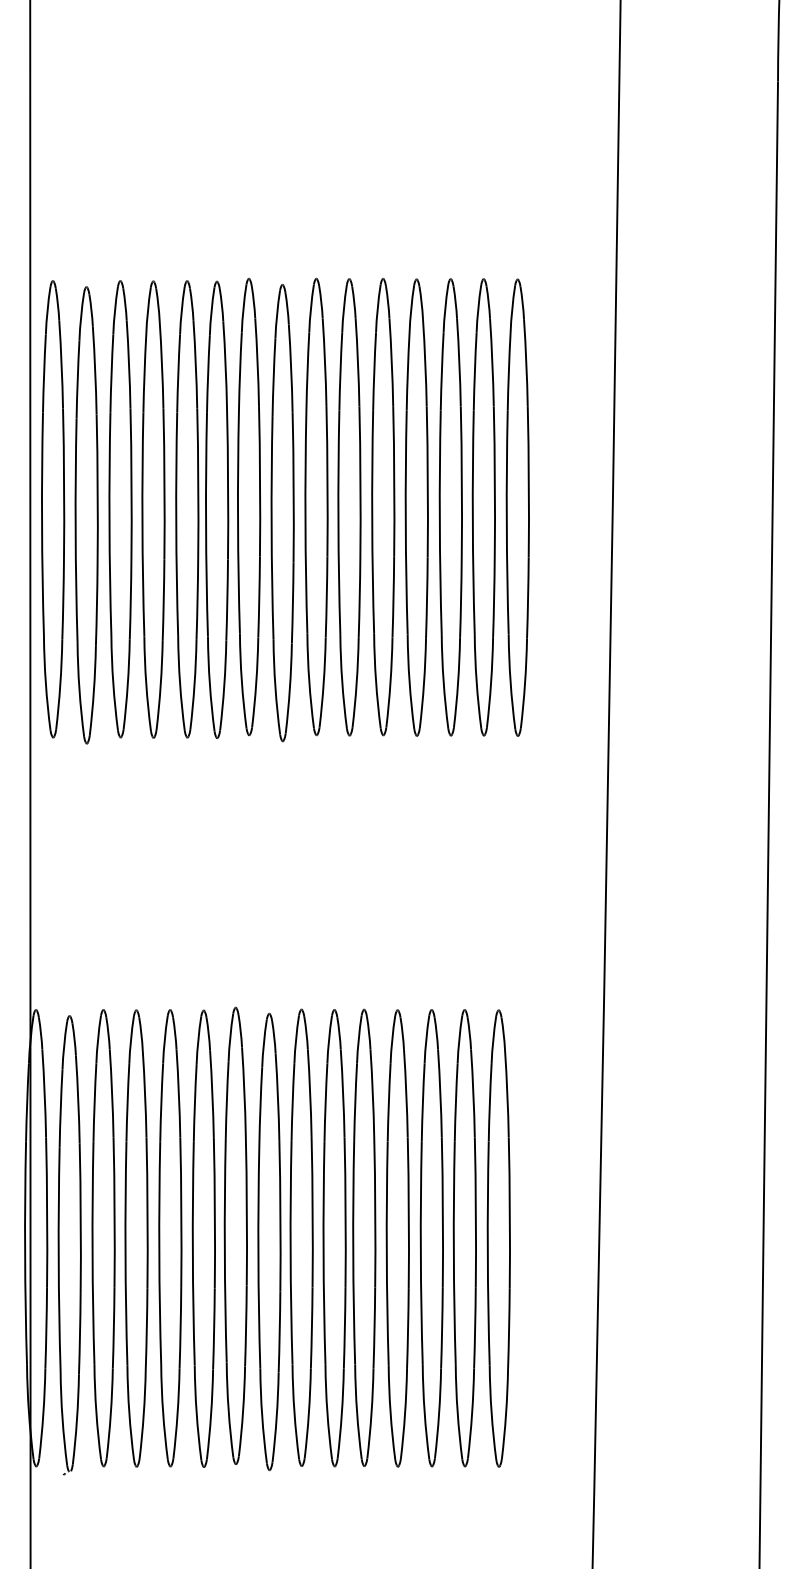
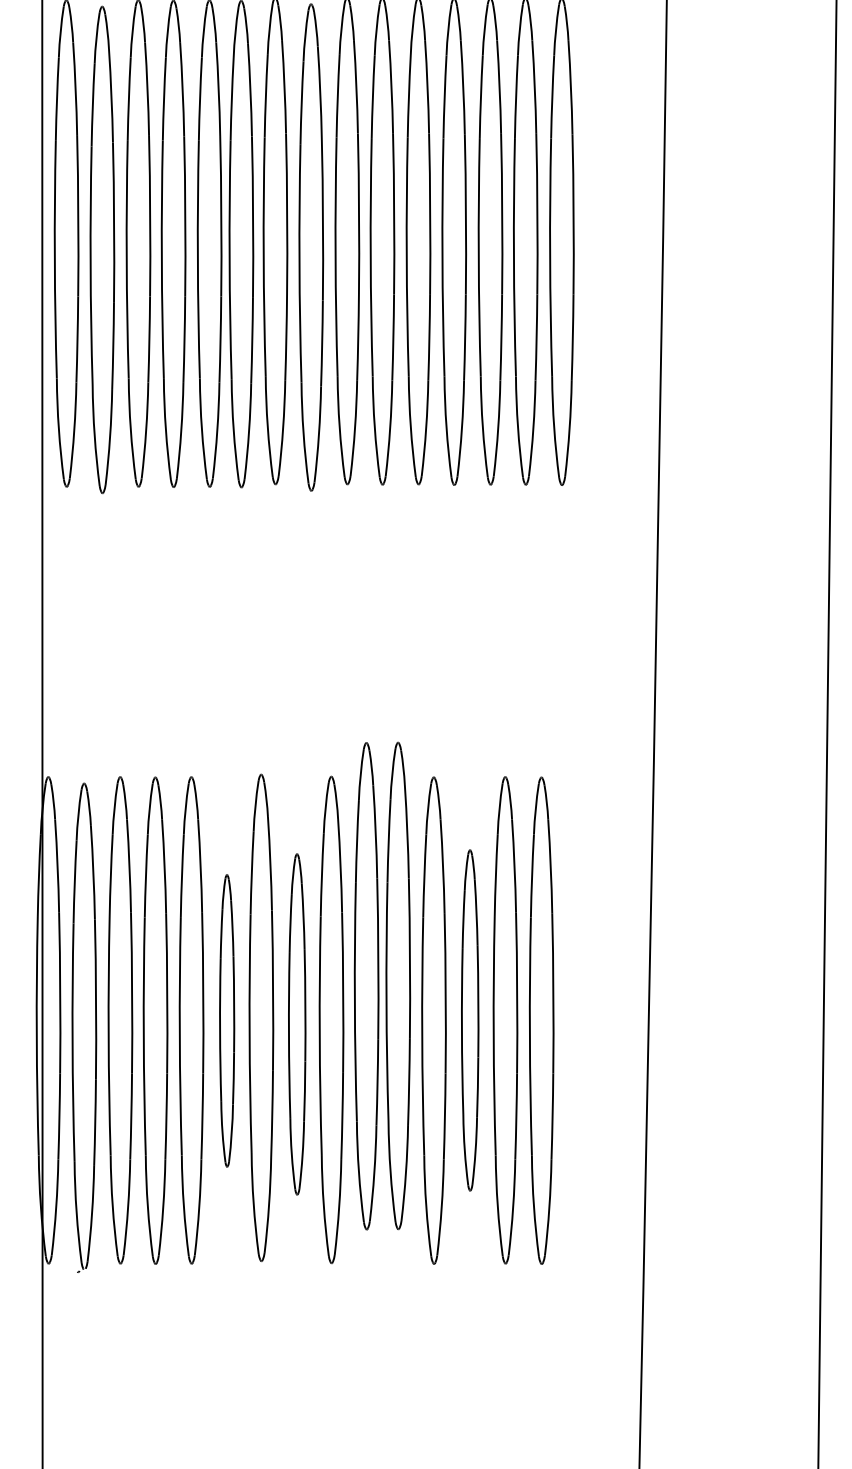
part: (349, 1237) -> (382, 985), moved
part: (203, 1238) -> (226, 1020), size x0.6
part: (431, 1238) -> (469, 1020), size x0.7
part: (269, 1241) -> (297, 1023), size x0.7

